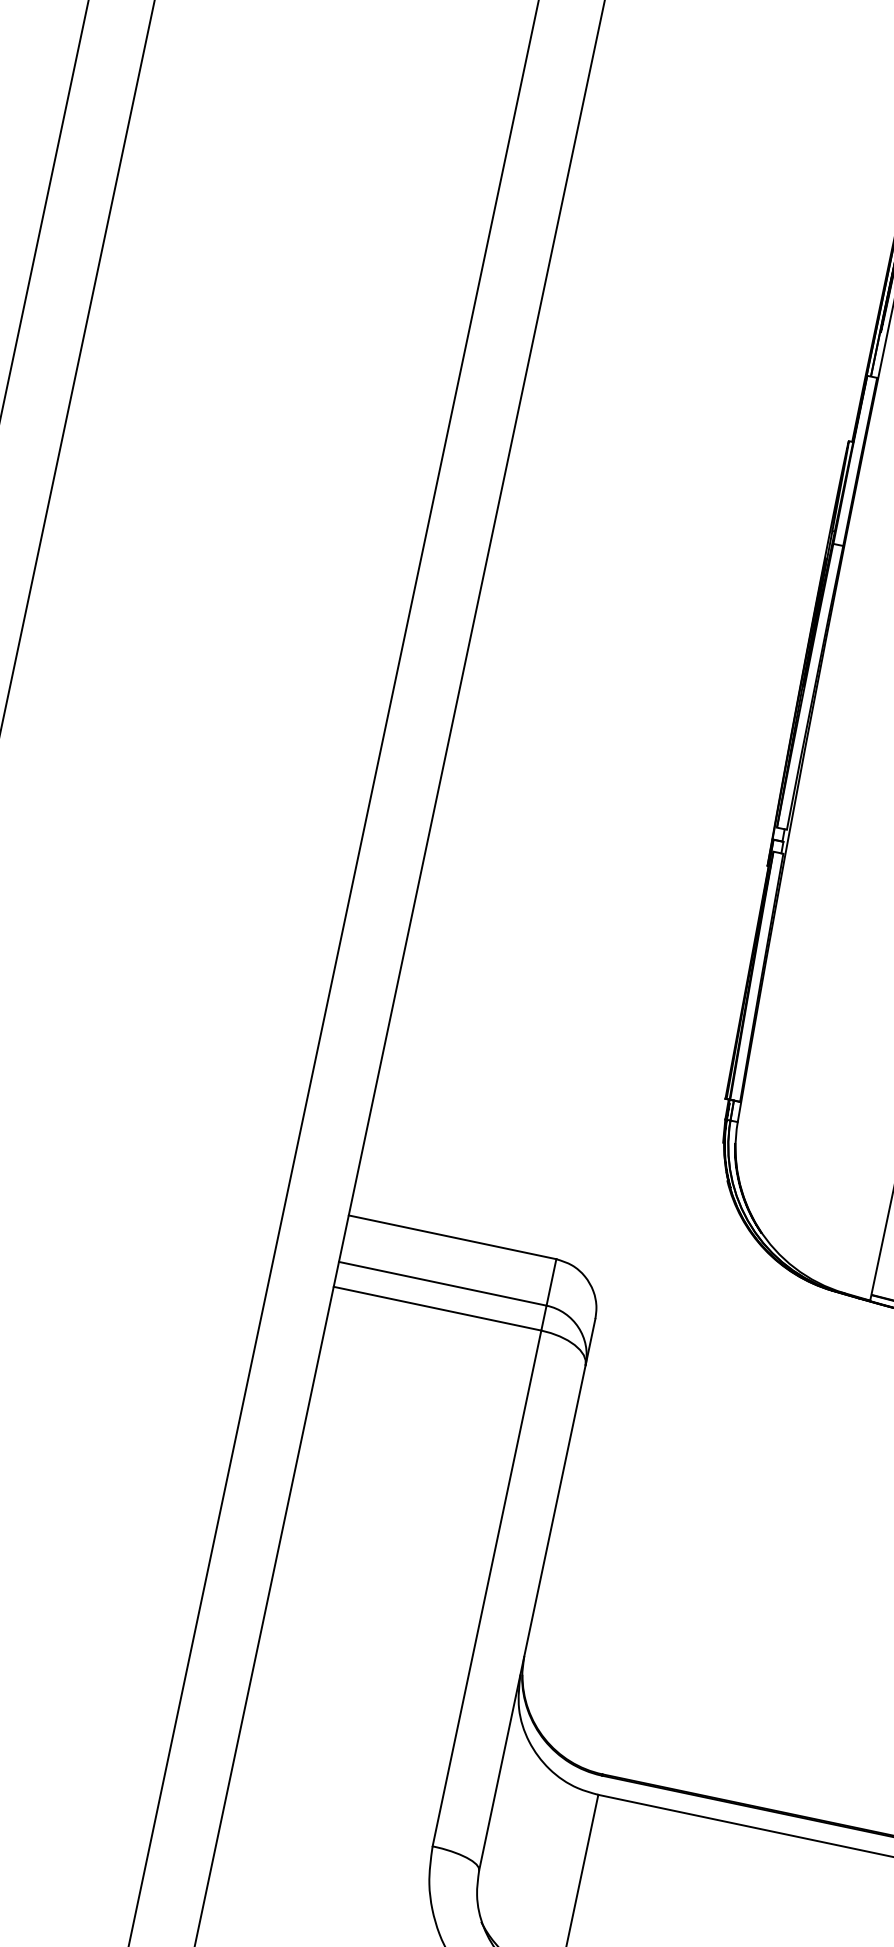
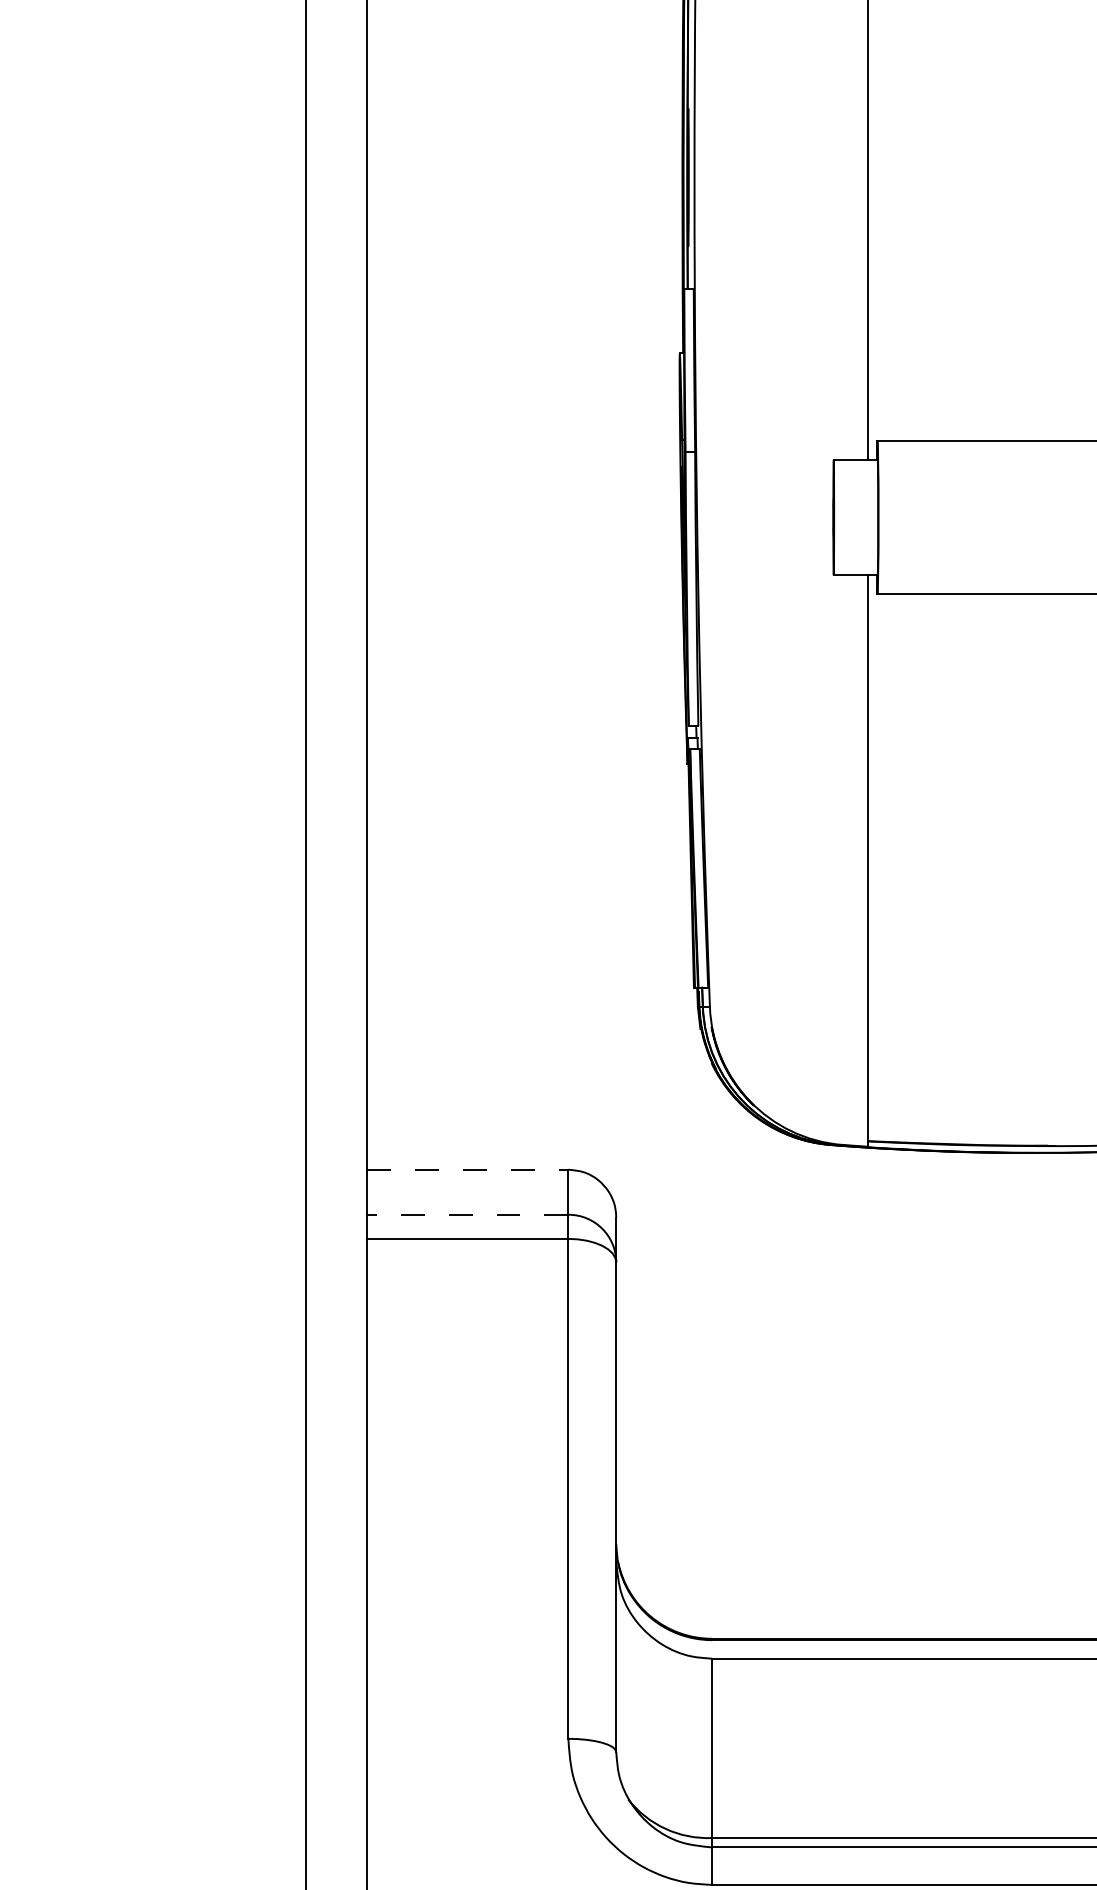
line: (452, 1237) -> (467, 1169), solid -> dashed
line: (442, 1283) -> (467, 1214), solid -> dashed

